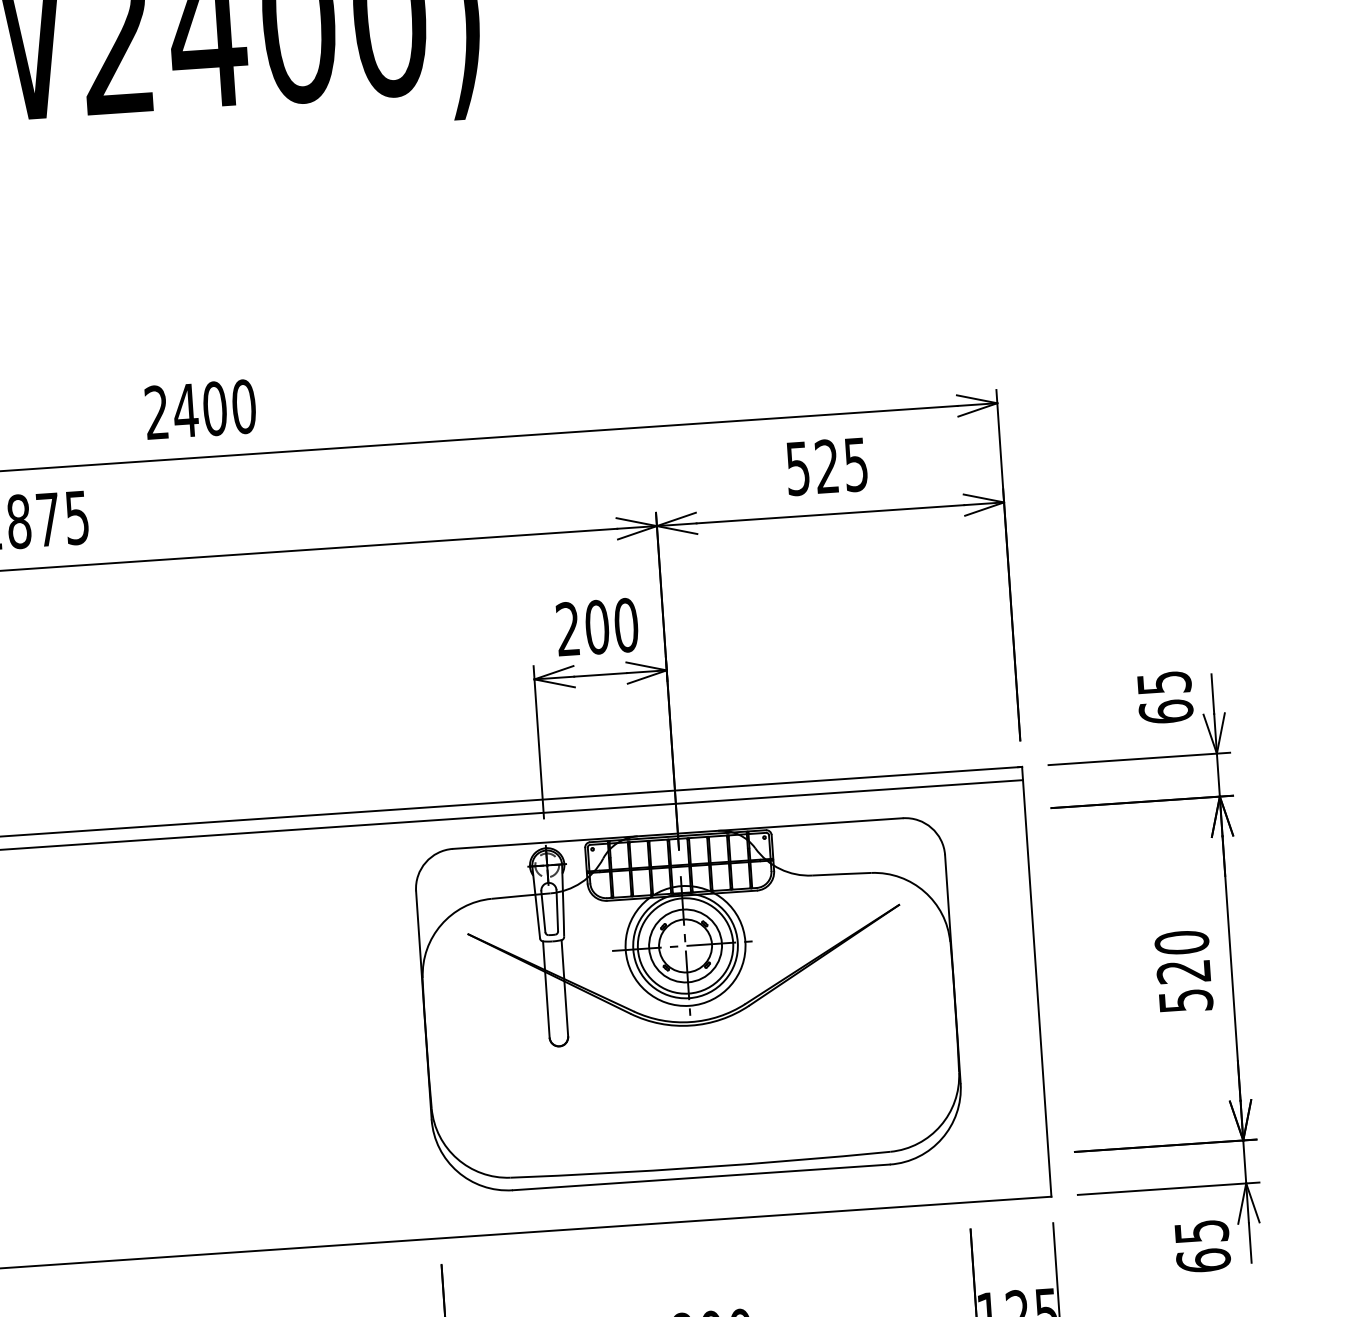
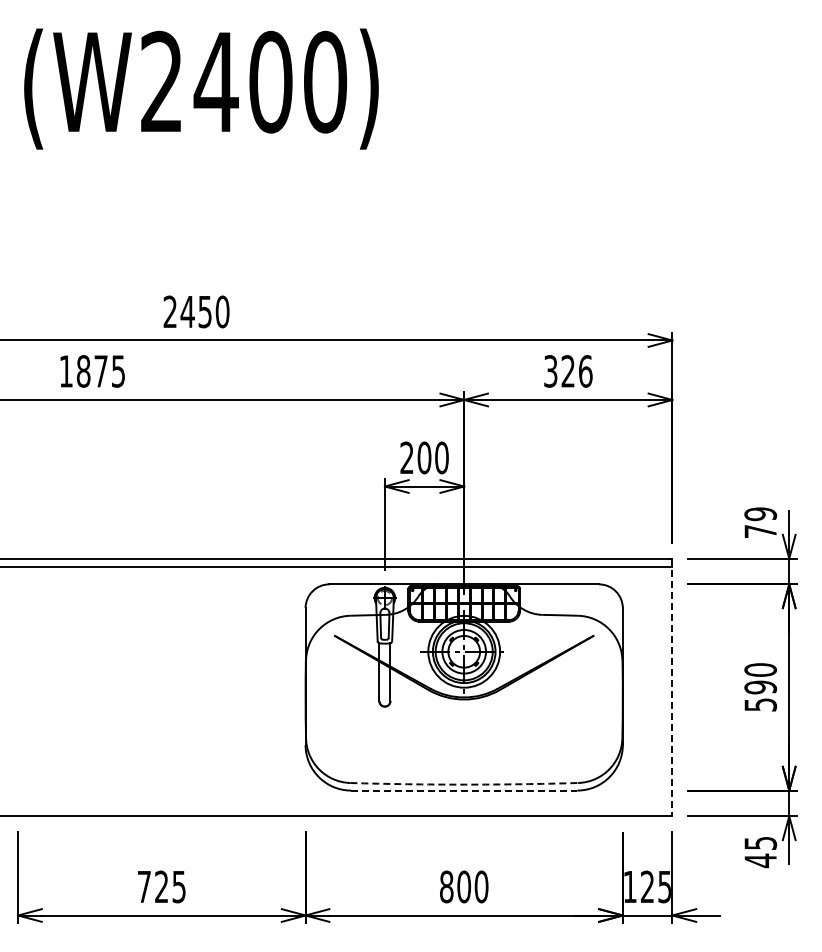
text: (215, 407) -> (205, 311), 2400 -> 2450
text: (827, 466) -> (568, 371), 525 -> 326
text: (1164, 696) -> (760, 522), 65 -> 79
text: (1183, 971) -> (760, 687), 520 -> 590
line: (1036, 981) -> (672, 687), solid -> dashed
arc: (701, 1167) -> (464, 784), solid -> dashed
line: (701, 1177) -> (464, 790), solid -> dashed
text: (1203, 1260) -> (760, 860), 65 -> 45

